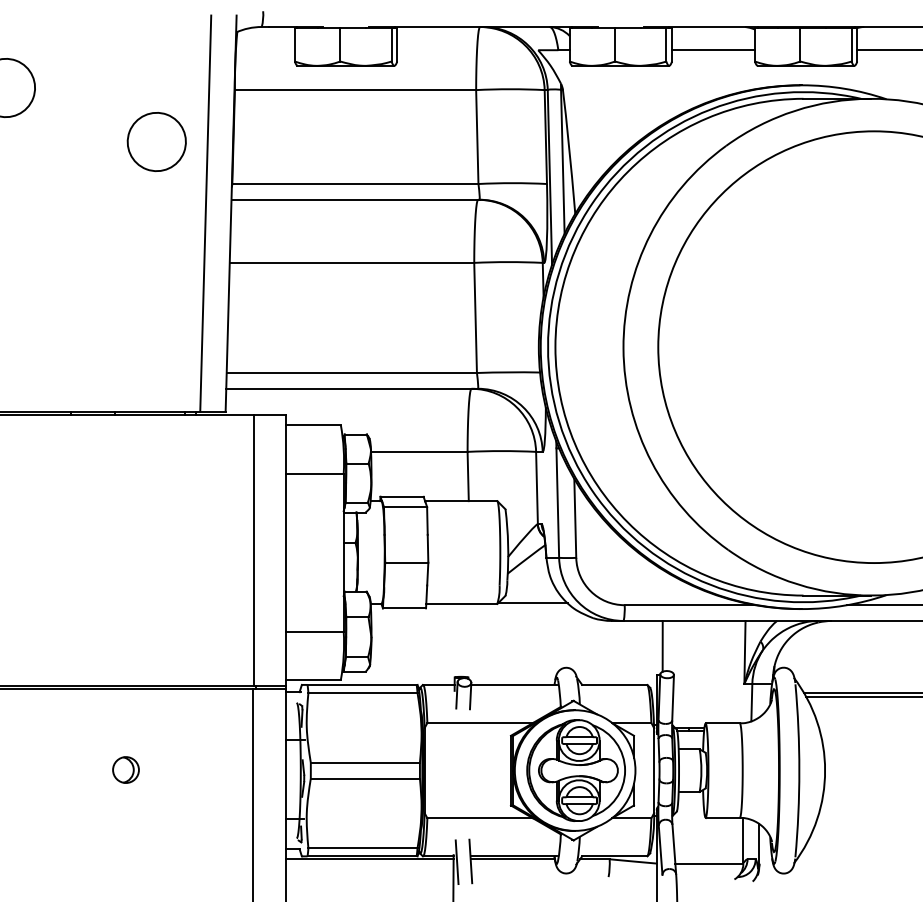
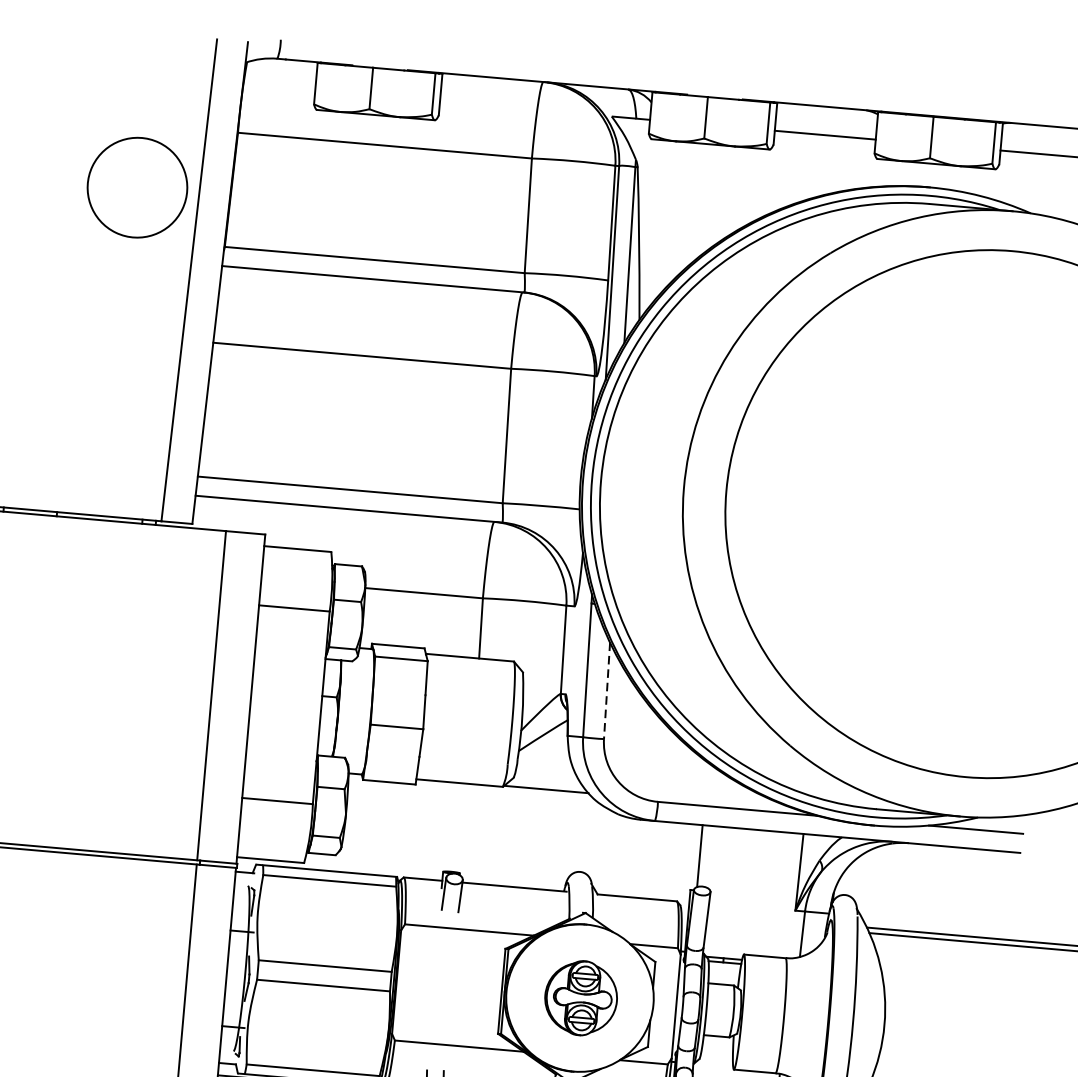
part: (156, 141) -> (136, 187), size x1.4
line: (575, 518) -> (607, 691), solid -> dashed
part: (125, 769) -> (32, 948), removed
part: (575, 770) -> (580, 998), size x0.6

